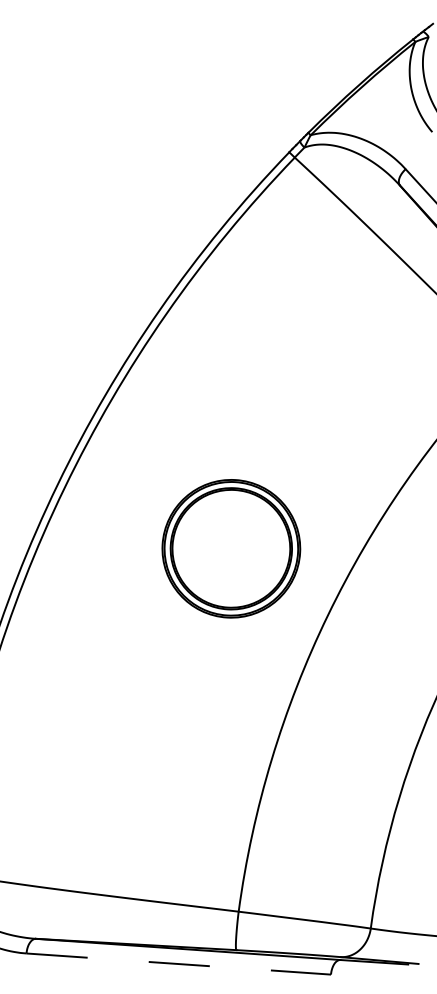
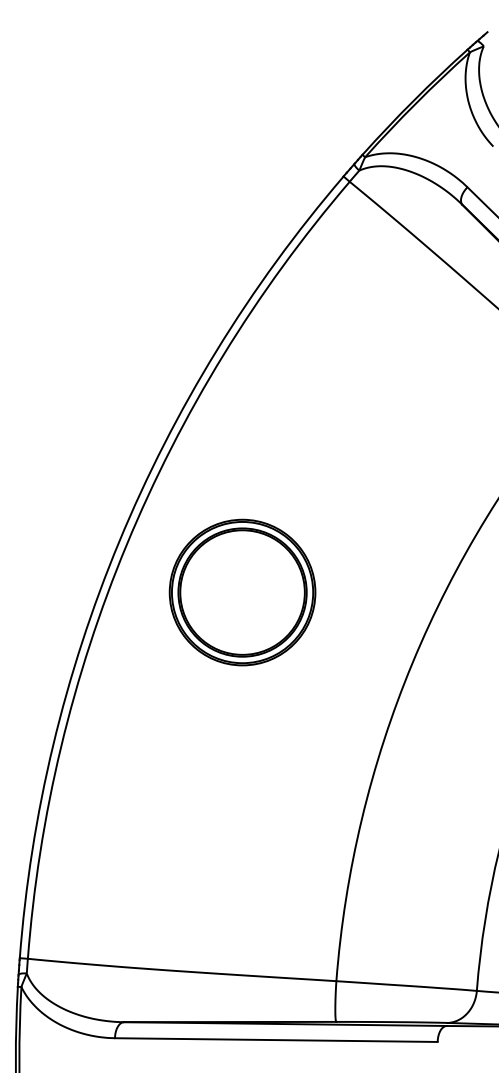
part: (231, 548) -> (242, 592), moved
line: (178, 964) -> (276, 1040), dashed -> solid

